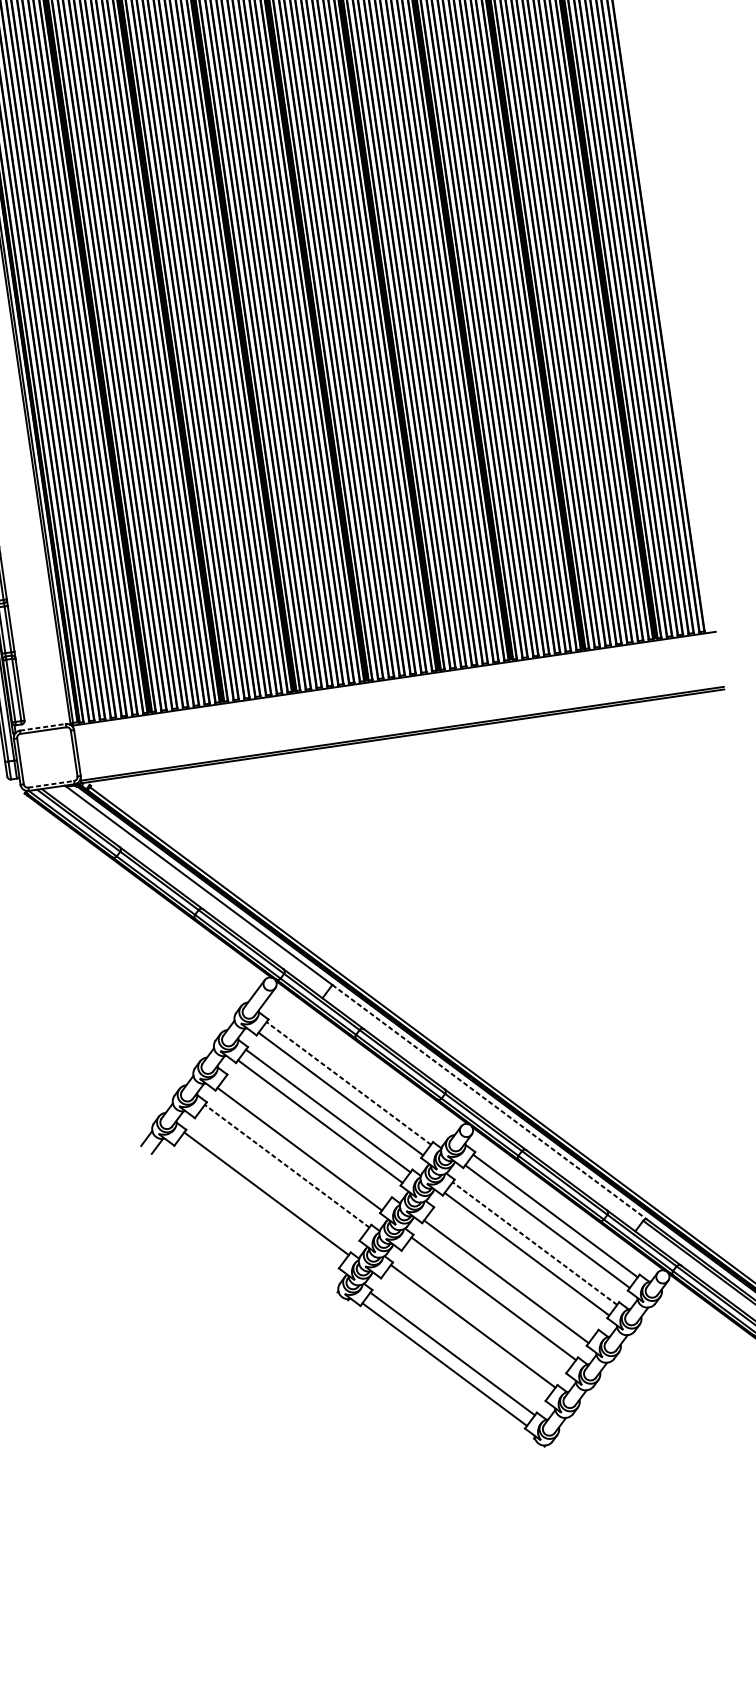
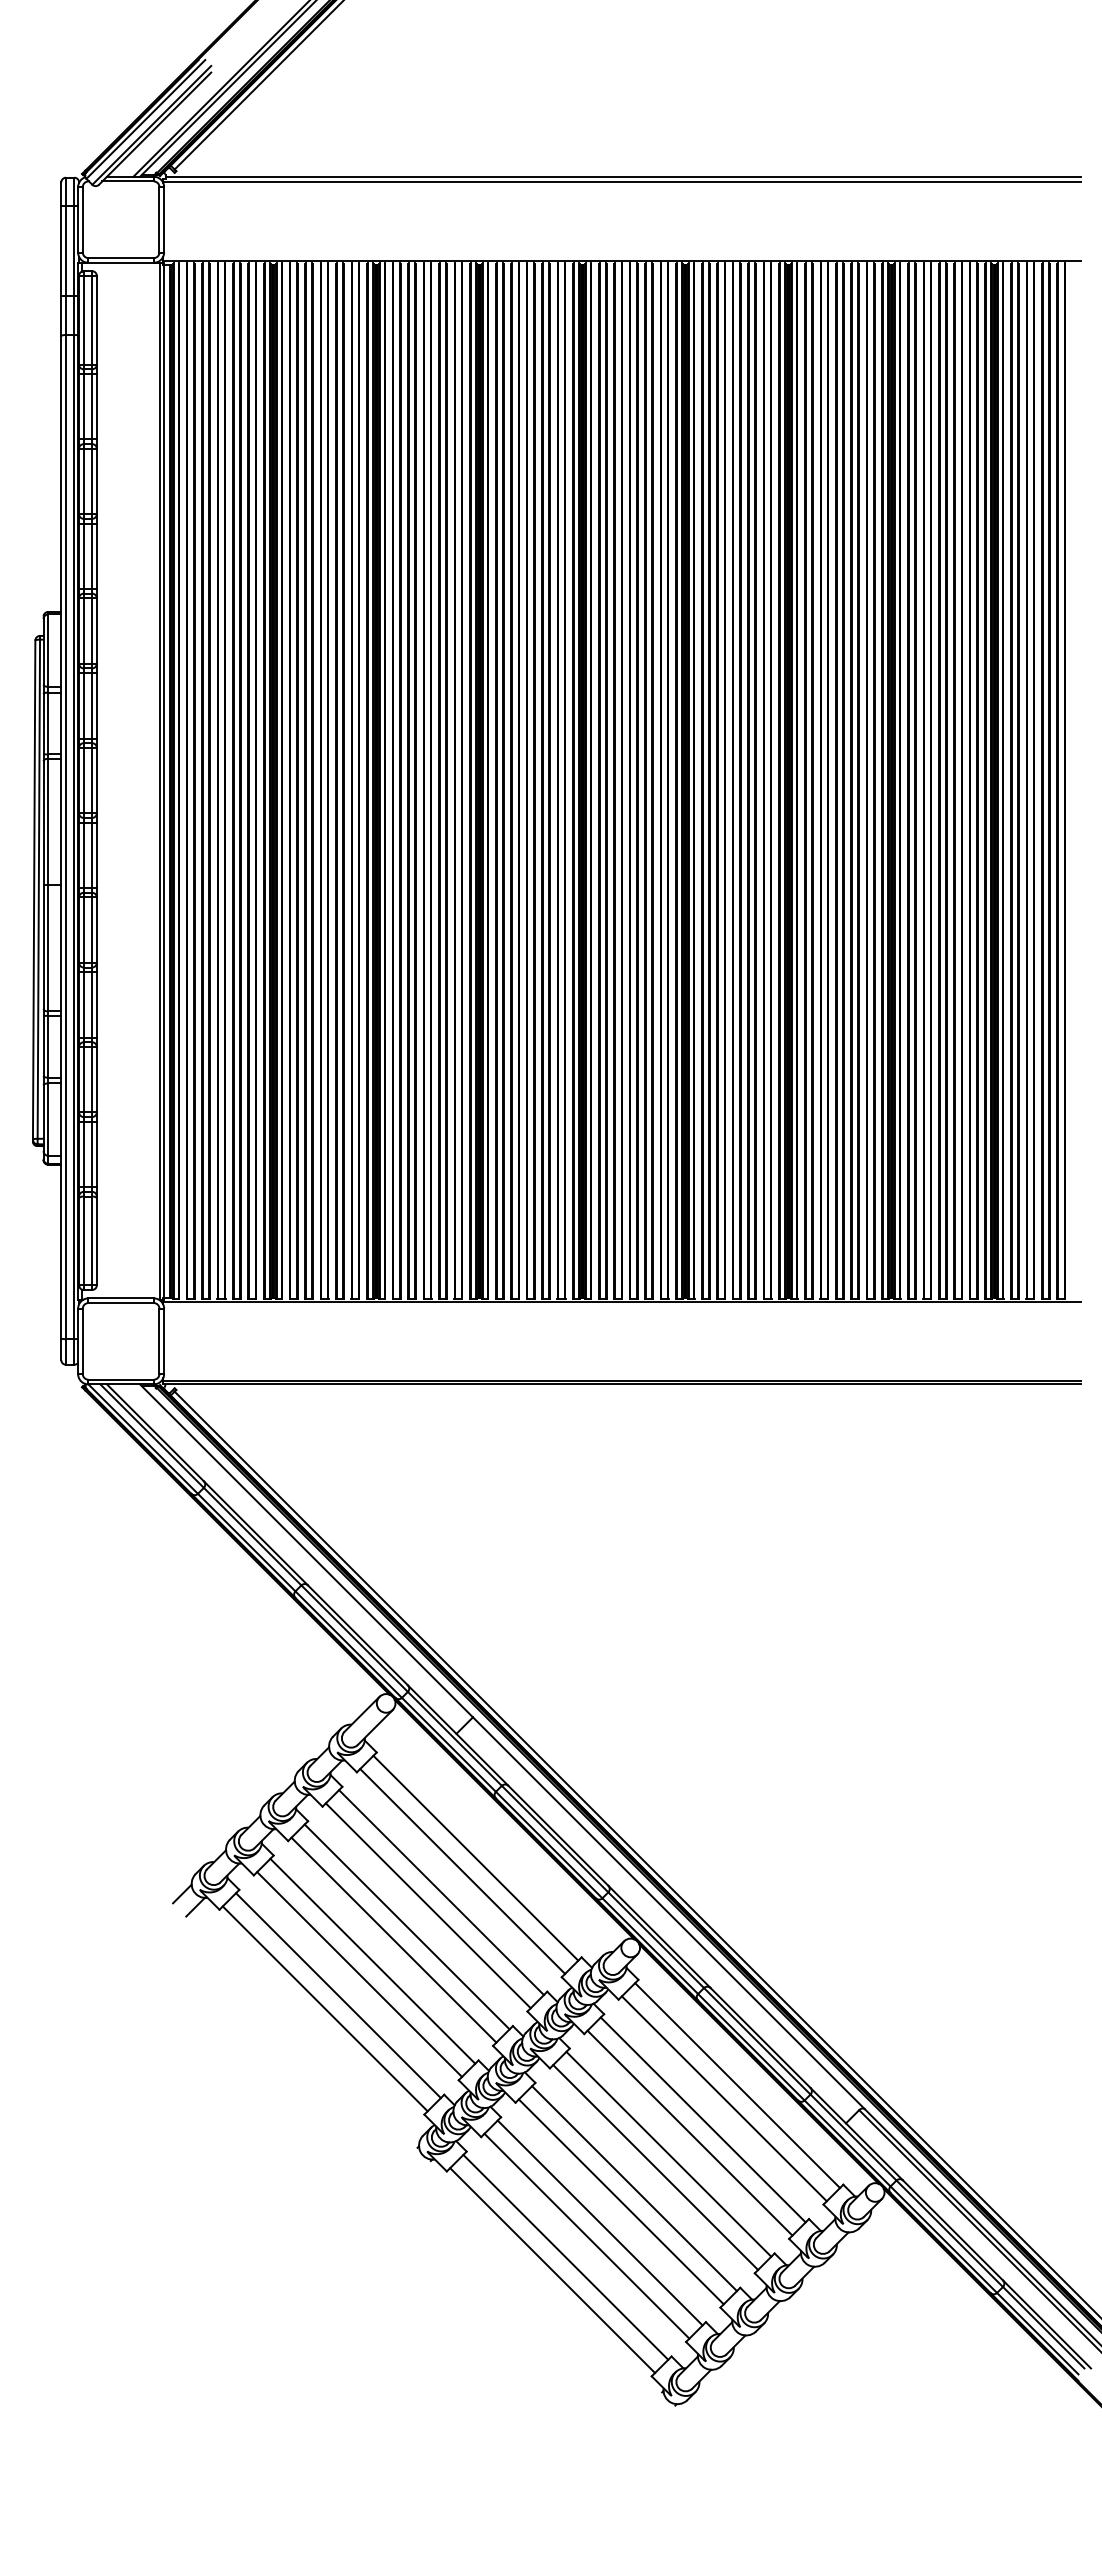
line: (43, 727) -> (121, 1298), dashed -> solid
line: (51, 784) -> (121, 1379), dashed -> solid
line: (348, 1083) -> (475, 1858), dashed -> solid
line: (490, 1102) -> (669, 1913), dashed -> solid
line: (307, 1138) -> (406, 1926), added
line: (286, 1166) -> (372, 1961), dashed -> solid
line: (279, 1176) -> (359, 1974), added
line: (258, 1204) -> (324, 2008), added
line: (535, 1243) -> (703, 2119), dashed -> solid
line: (514, 1270) -> (668, 2153), added
line: (485, 1309) -> (620, 2201), added
line: (464, 1336) -> (586, 2235), added

